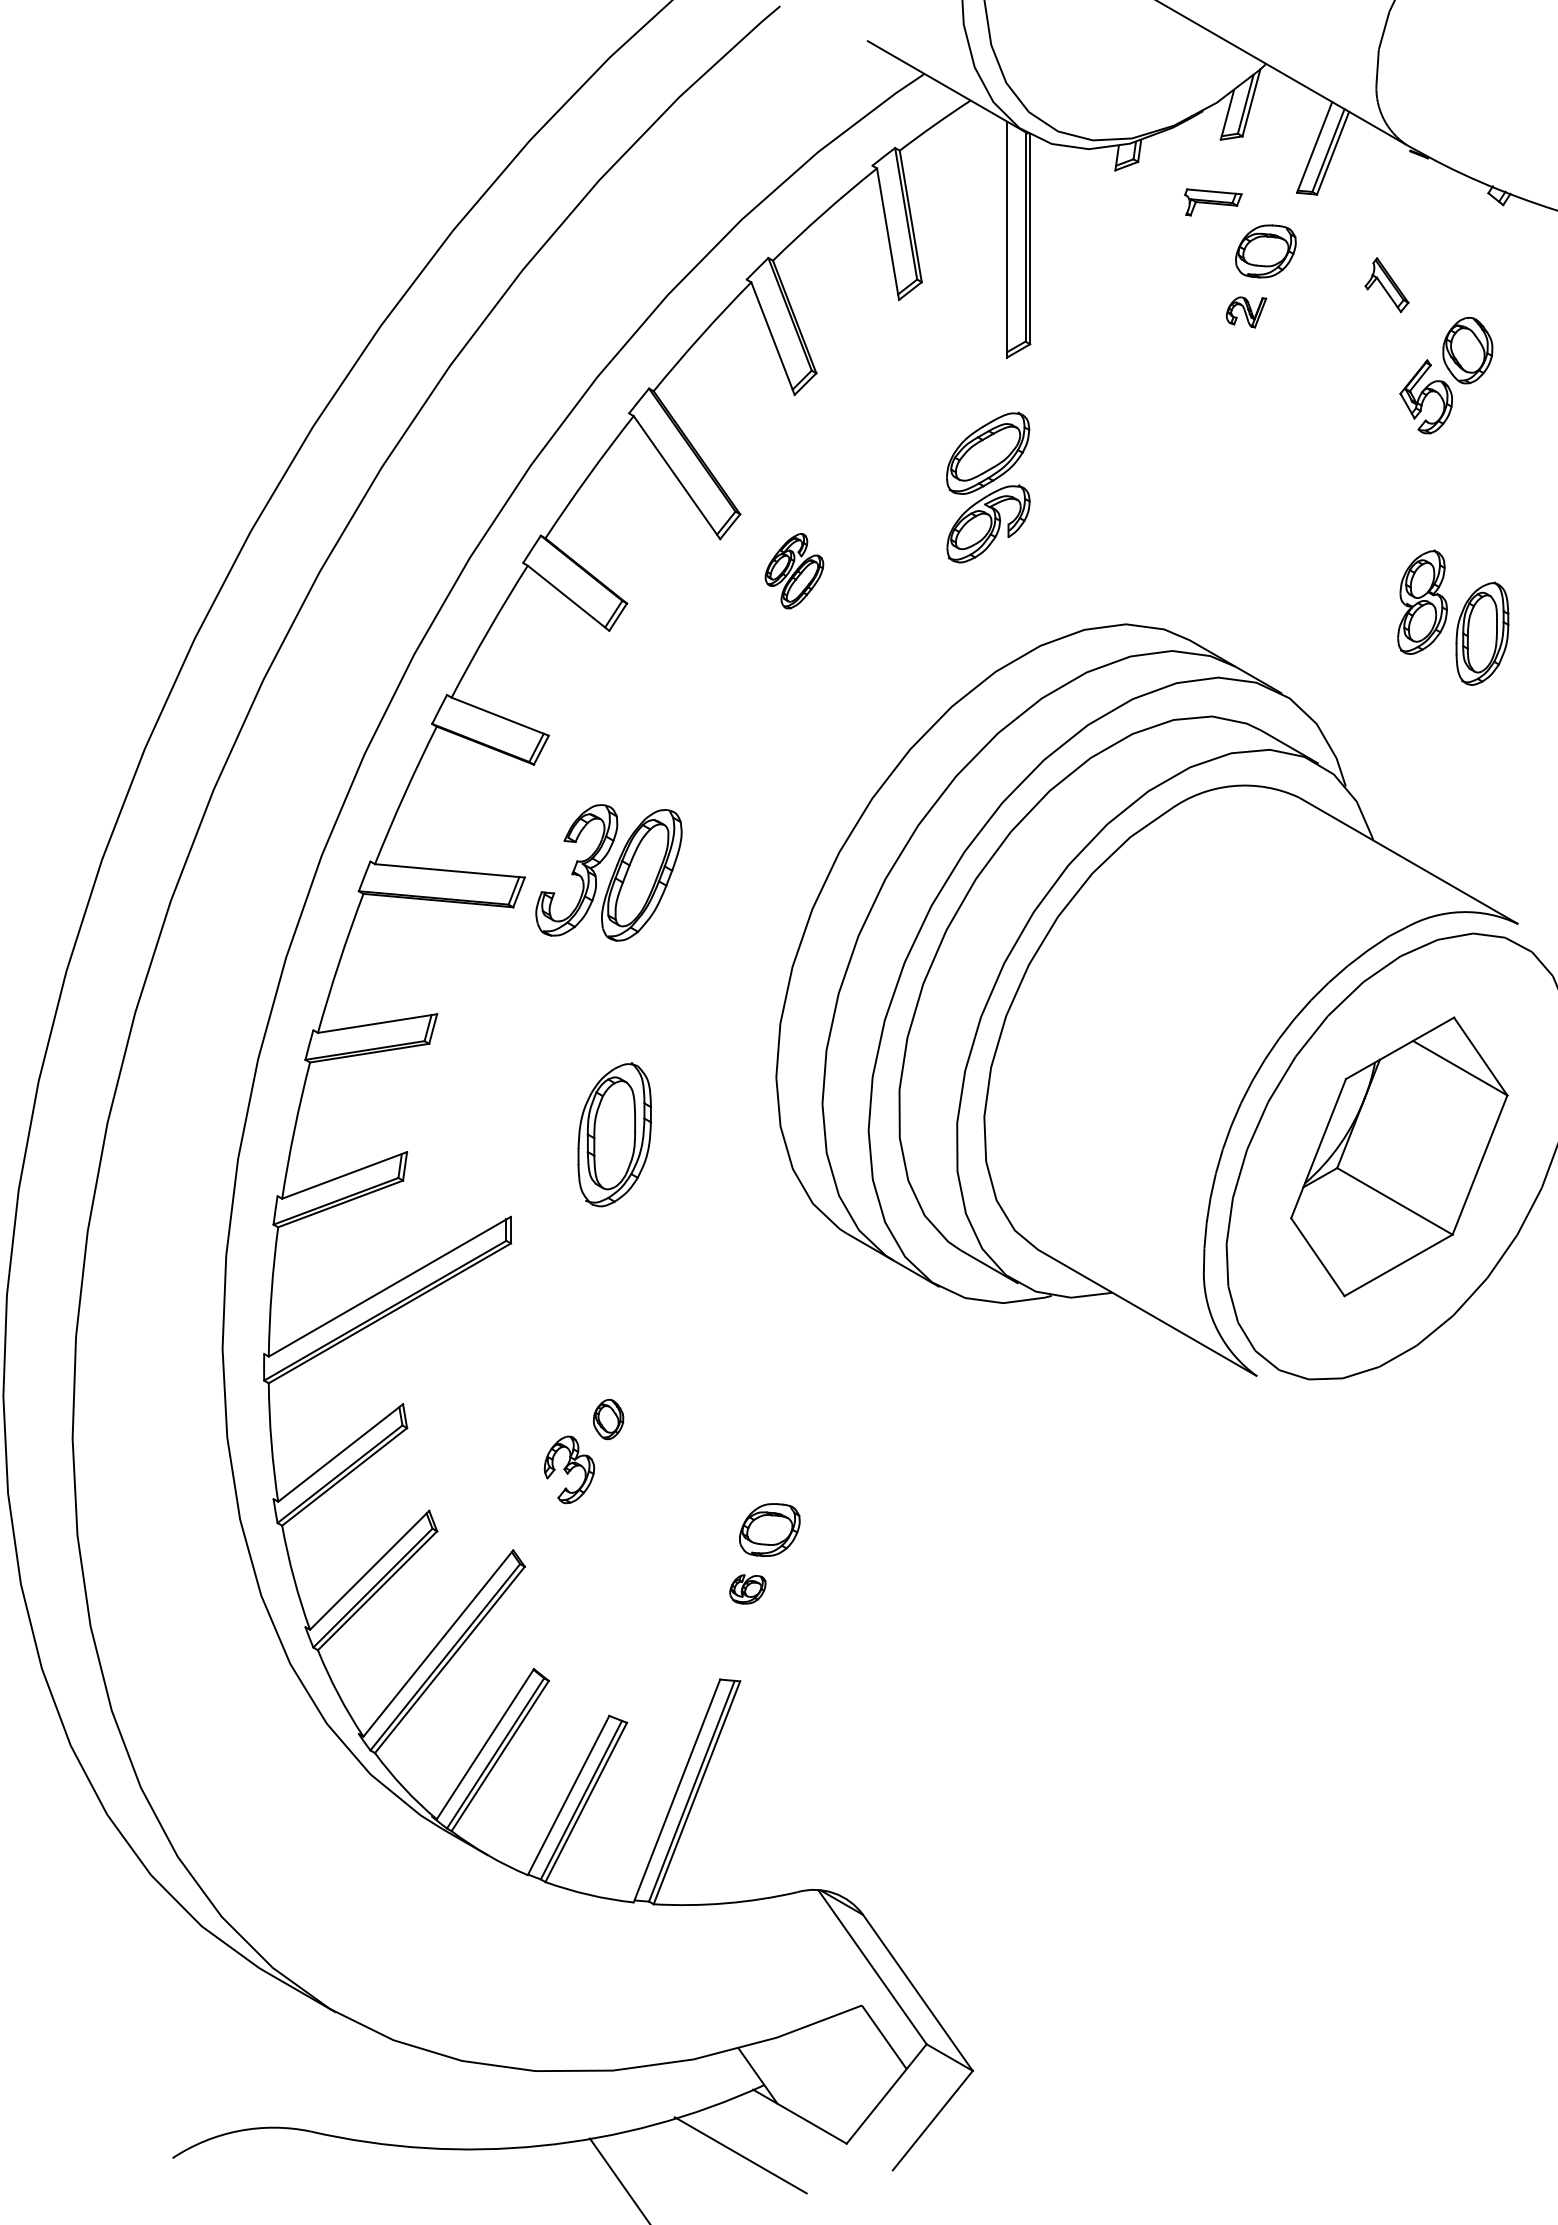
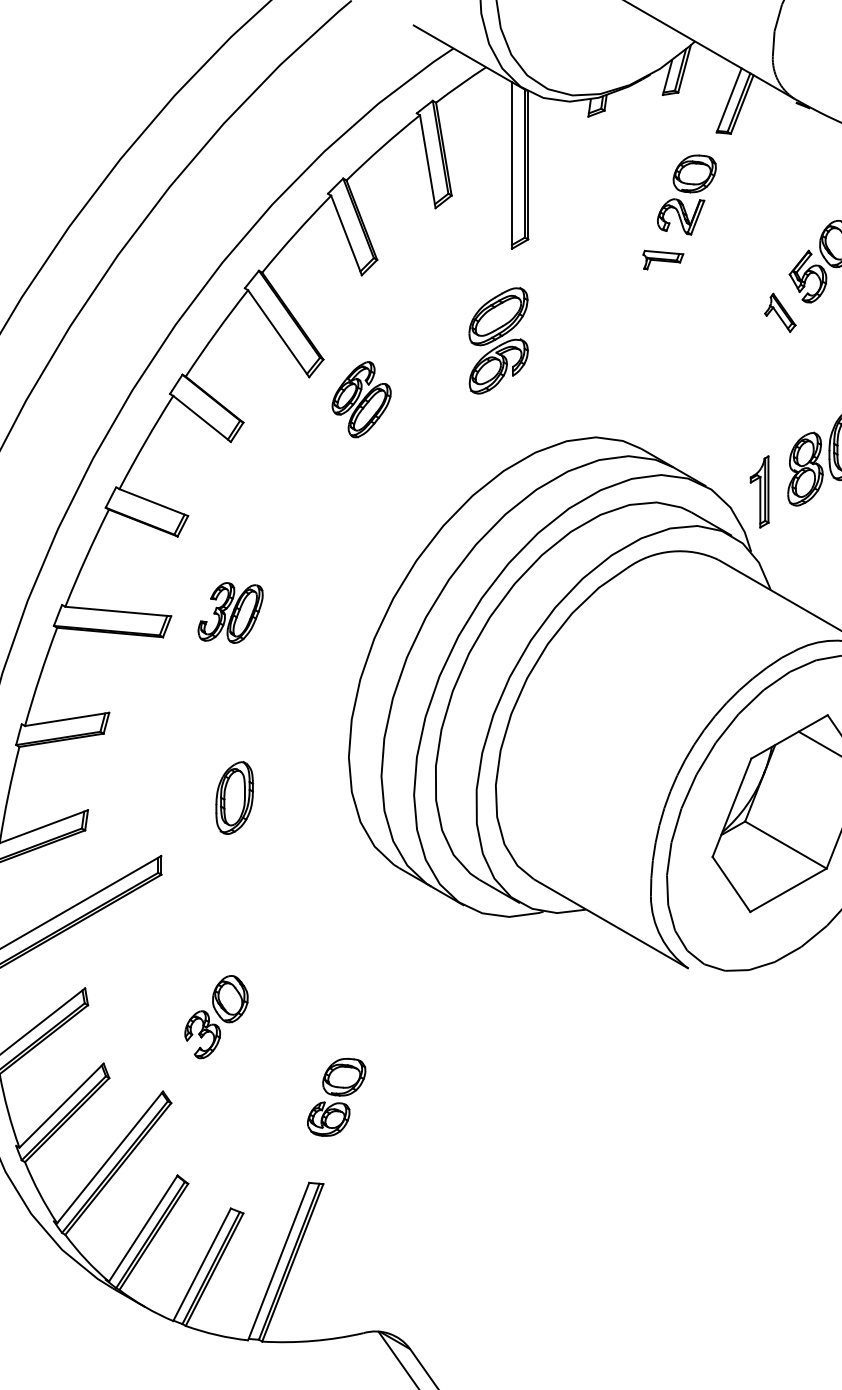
part: (1213, 202) -> (663, 260), moved
part: (1386, 284) -> (779, 312), moved
part: (1246, 312) -> (681, 217), size x1.67
part: (794, 571) -> (361, 400), size x1.43
part: (1422, 601) -> (805, 468), moved
part: (1357, 701) -> (759, 491), added
part: (608, 872) -> (230, 612), size x0.62
part: (614, 1134) -> (234, 797), size x0.71
part: (608, 1419) -> (230, 999), size x1.67
part: (747, 1589) -> (328, 1119), size x1.67

